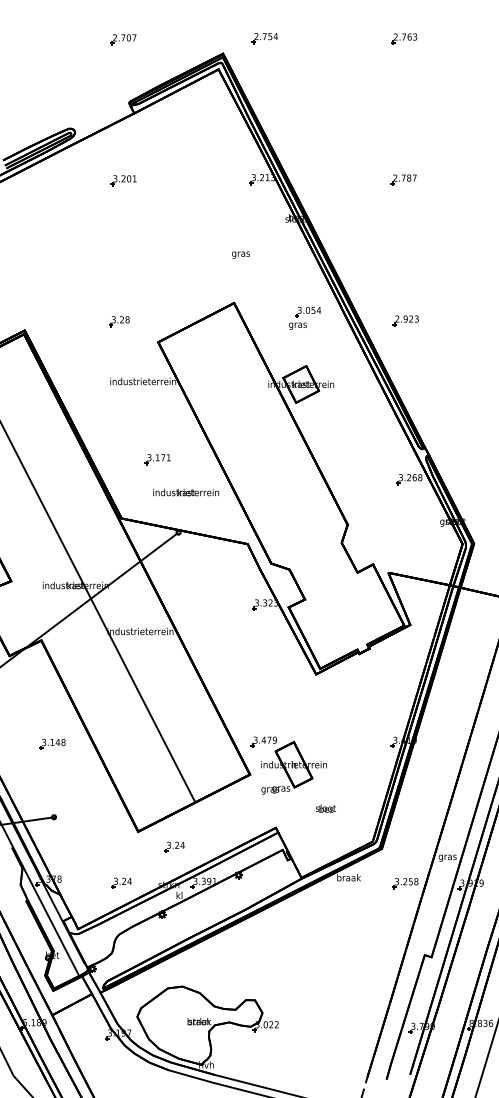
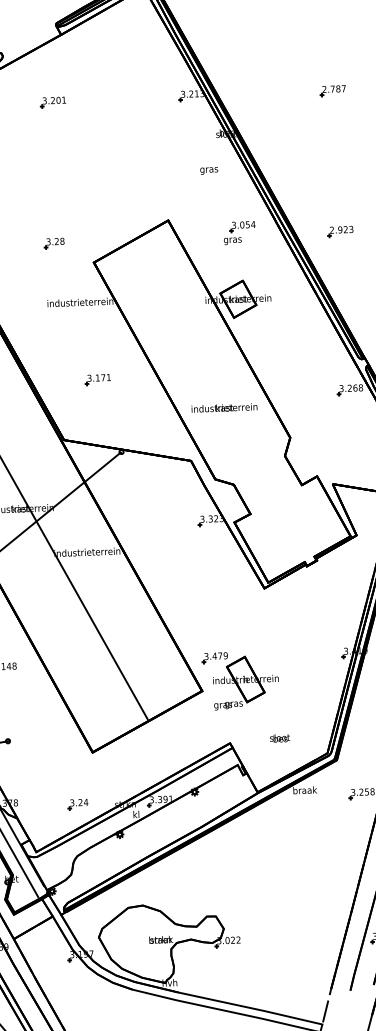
text: (240, 254) -> (208, 170), moved
text: (185, 492) -> (223, 407), moved
text: (325, 808) -> (279, 738), moved
part: (174, 846) -> (129, 765), removed

